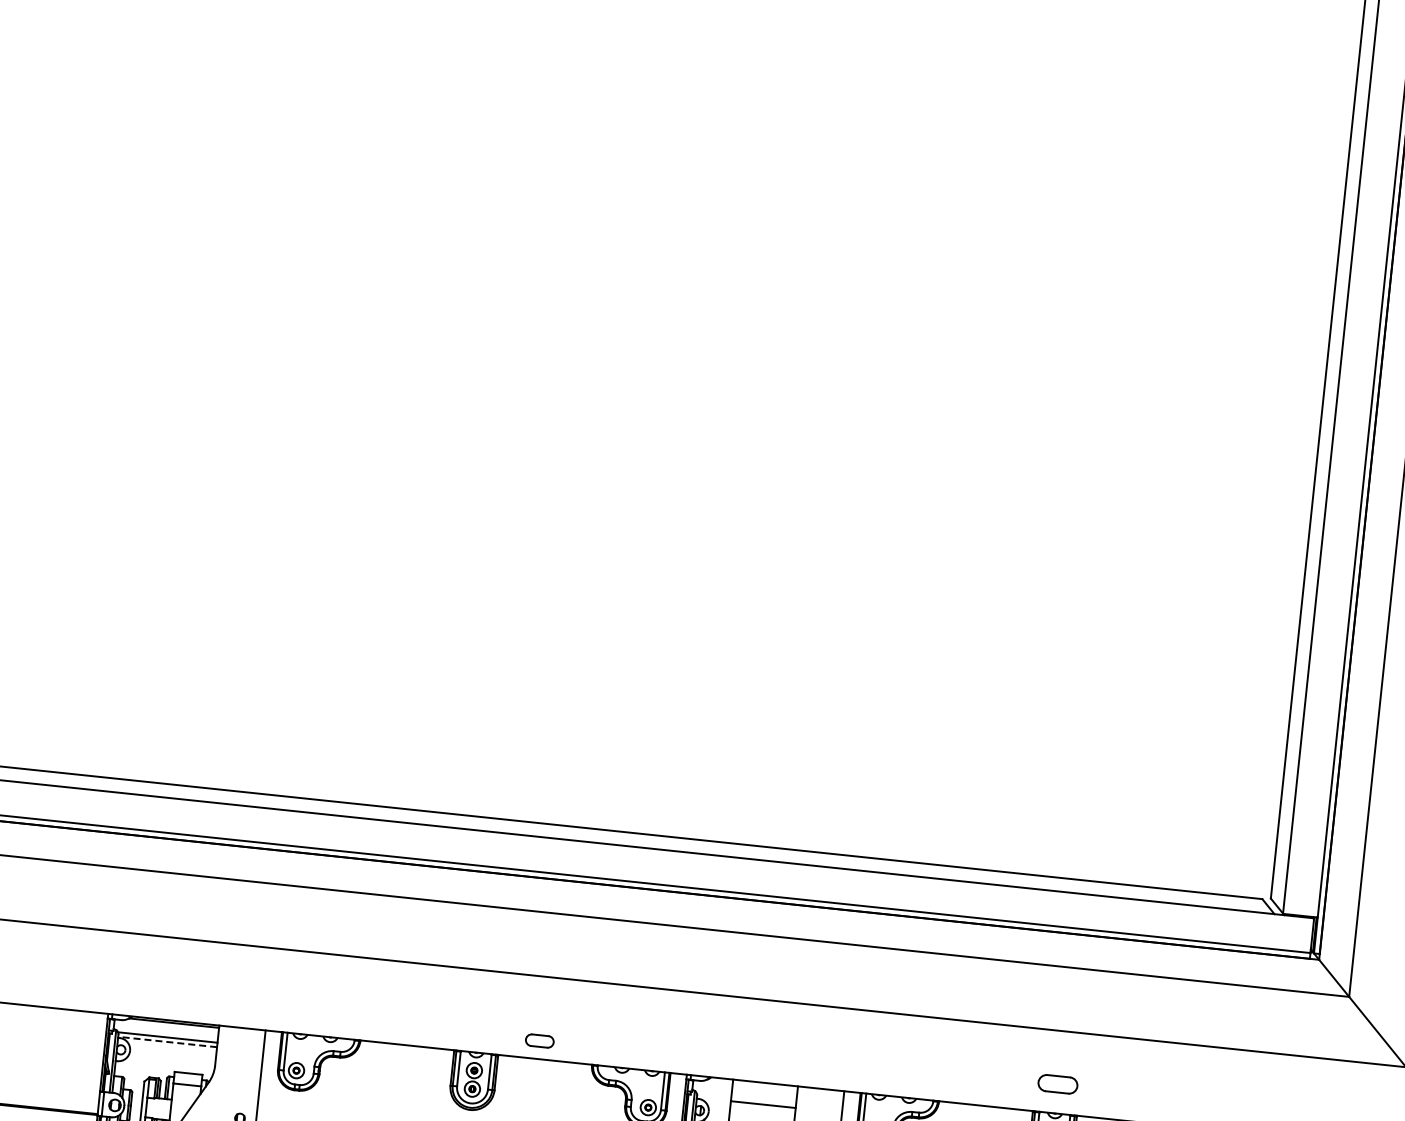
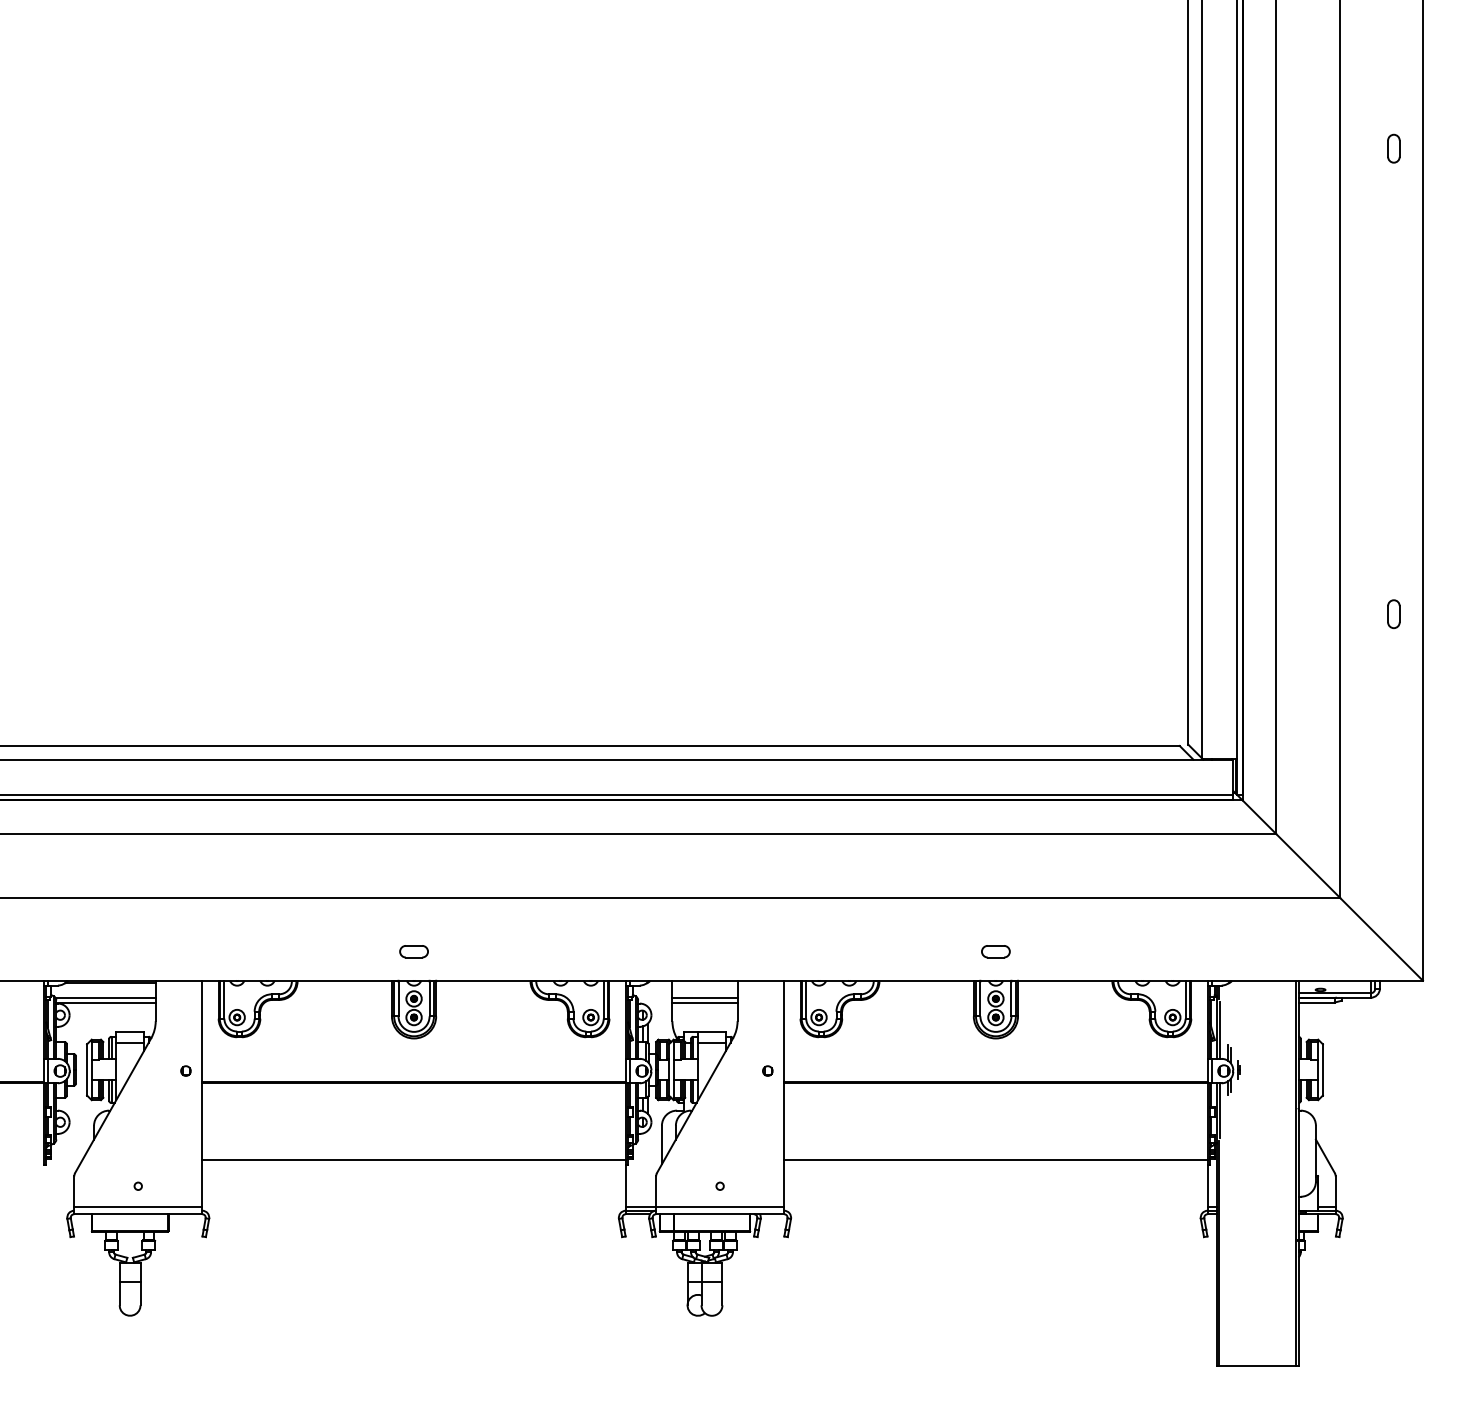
part: (539, 1040) -> (413, 951), moved
line: (168, 1042) -> (106, 1002), dashed -> solid
part: (1057, 1084) -> (995, 951), size x0.71
line: (763, 1100) -> (704, 998), added

